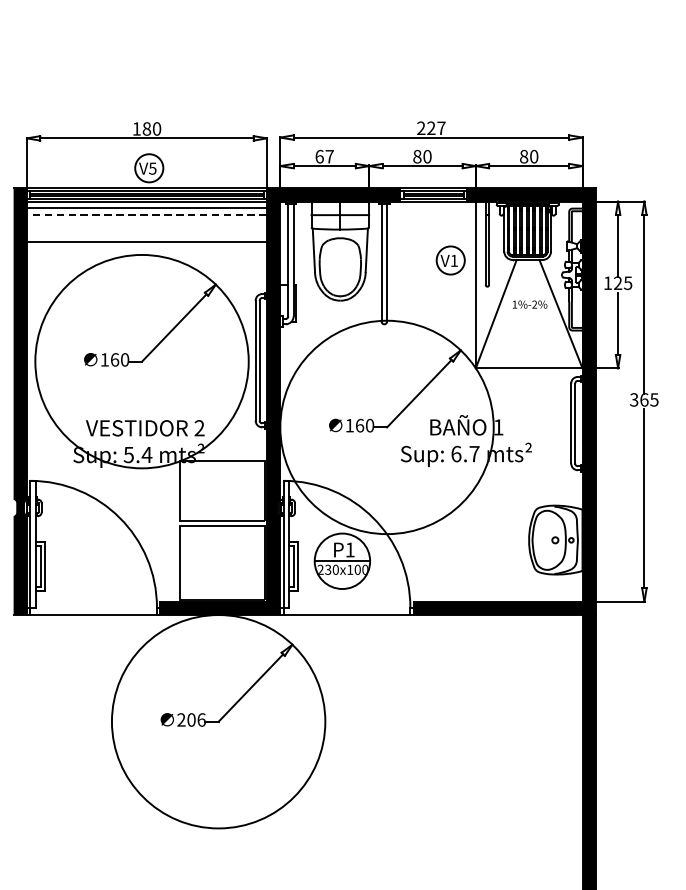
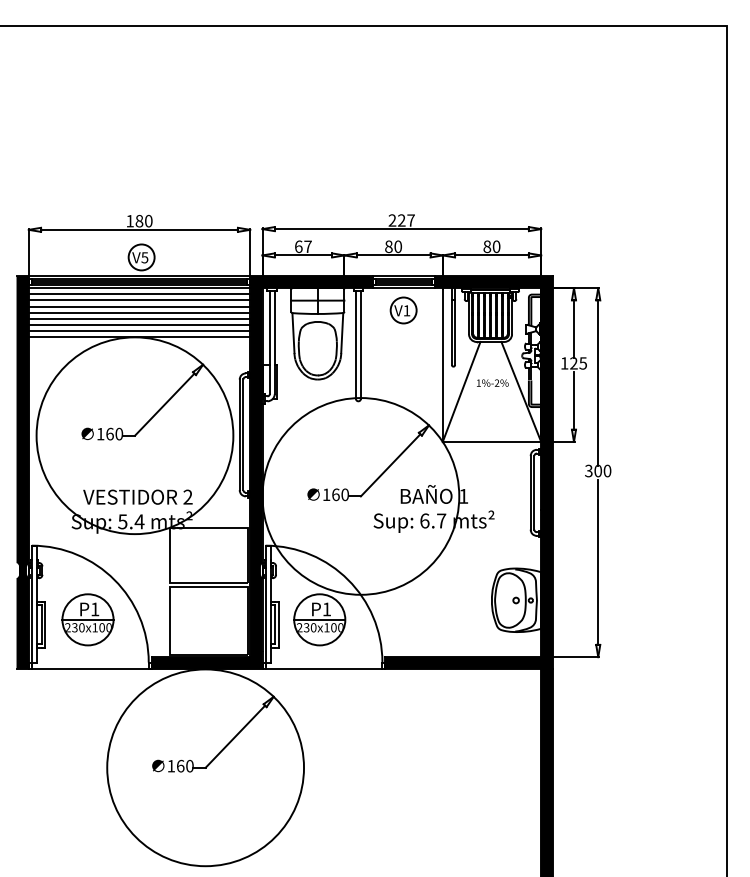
line: (146, 214) -> (139, 300), dashed -> solid
line: (146, 221) -> (139, 306), added
line: (146, 228) -> (139, 312), added
line: (146, 234) -> (139, 318), added
line: (146, 248) -> (139, 331), added
line: (146, 255) -> (139, 337), added
part: (450, 260) -> (403, 310), moved
text: (649, 399) -> (602, 470), 365 -> 300
part: (90, 560) -> (87, 619), added
text: (191, 719) -> (180, 765), 206 -> 160

